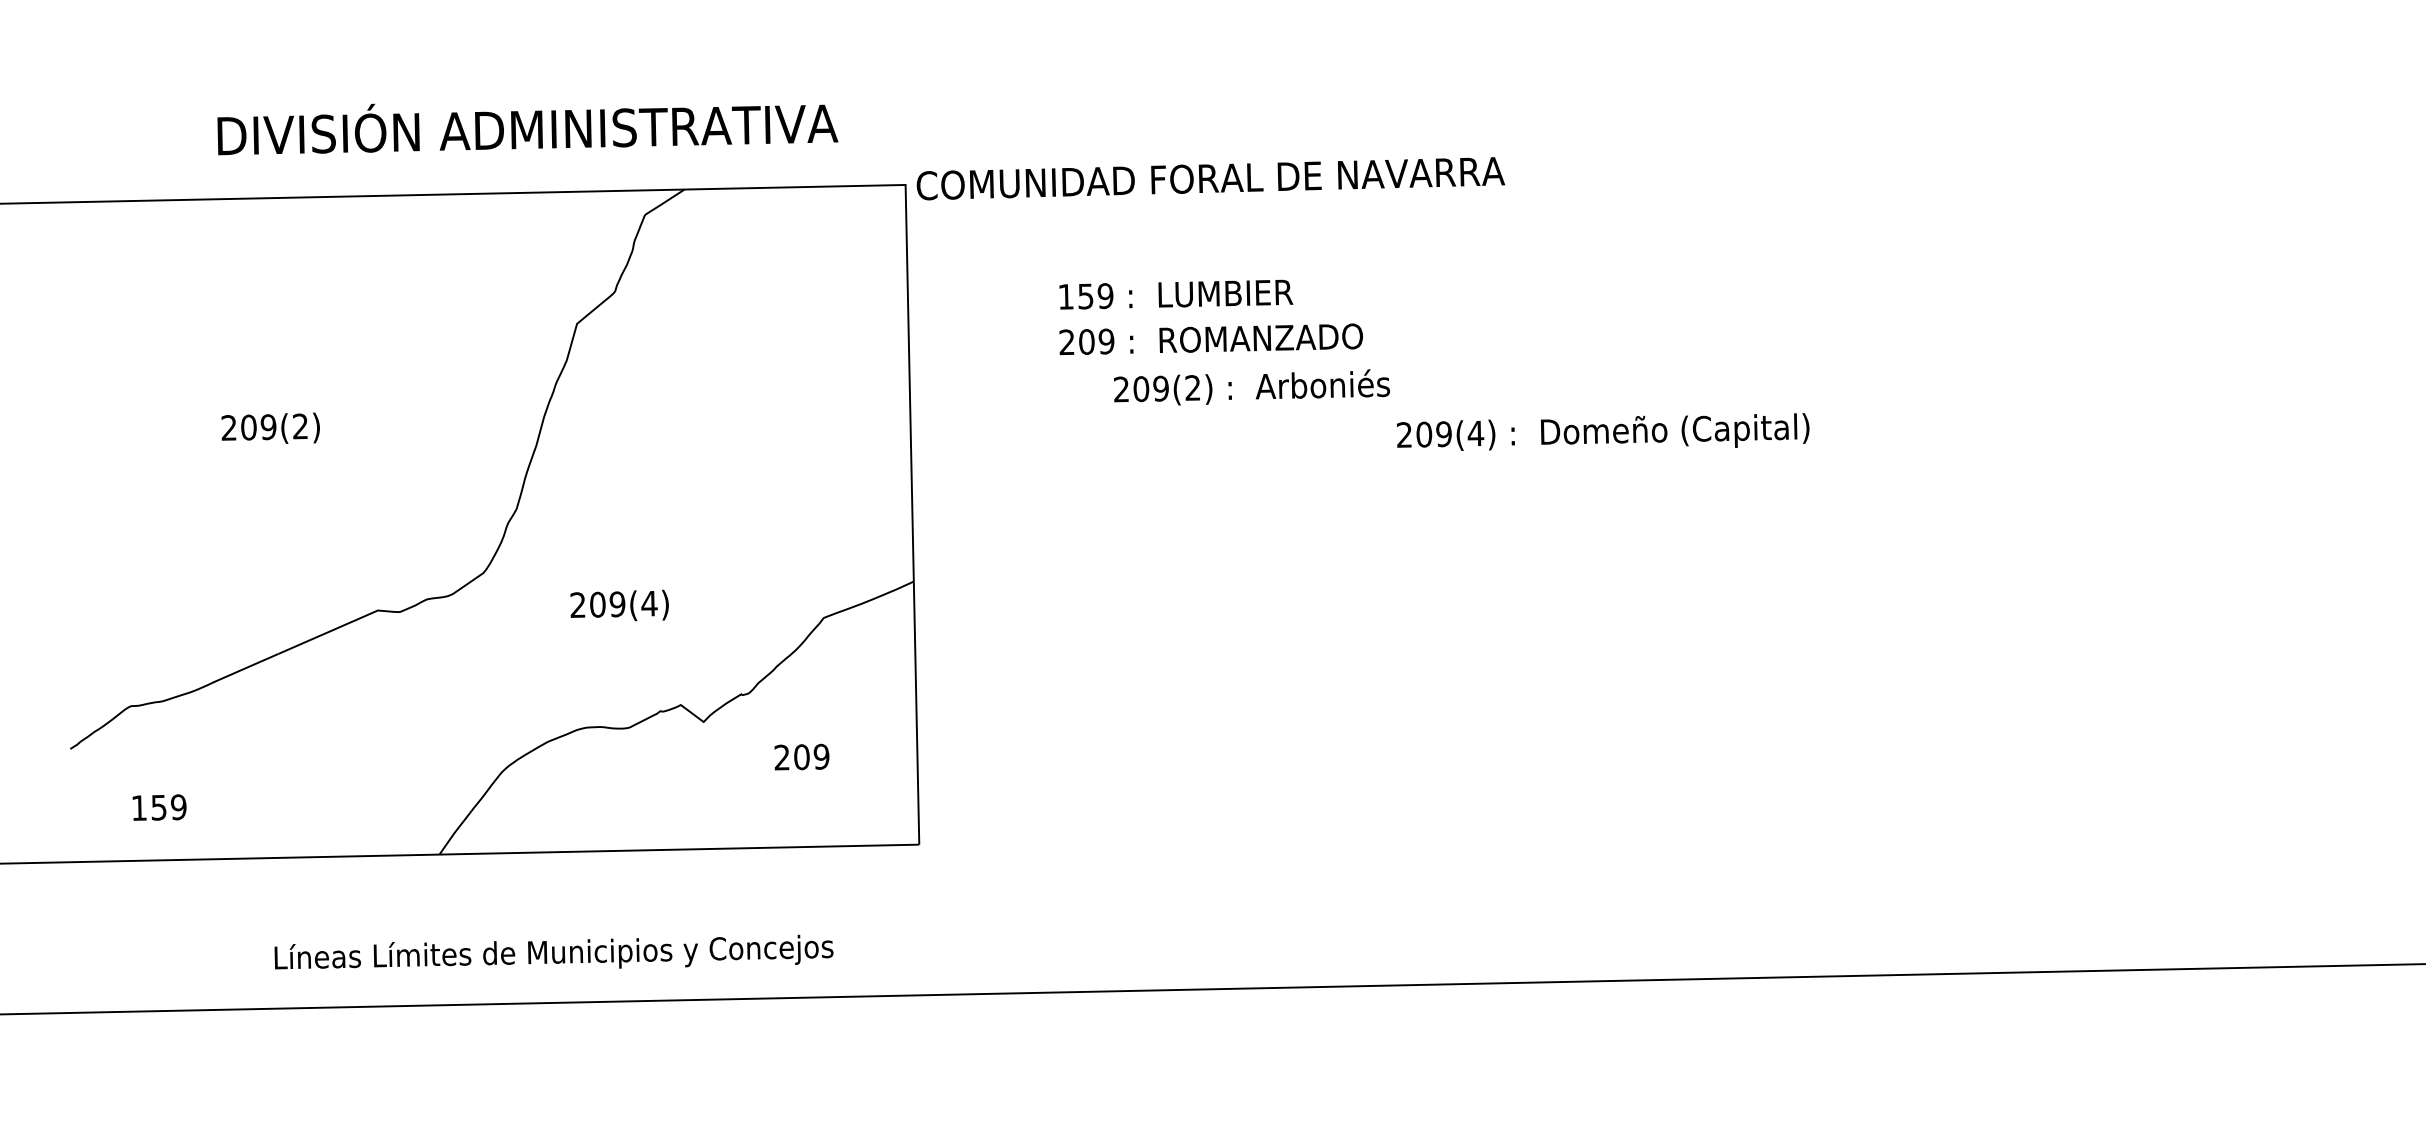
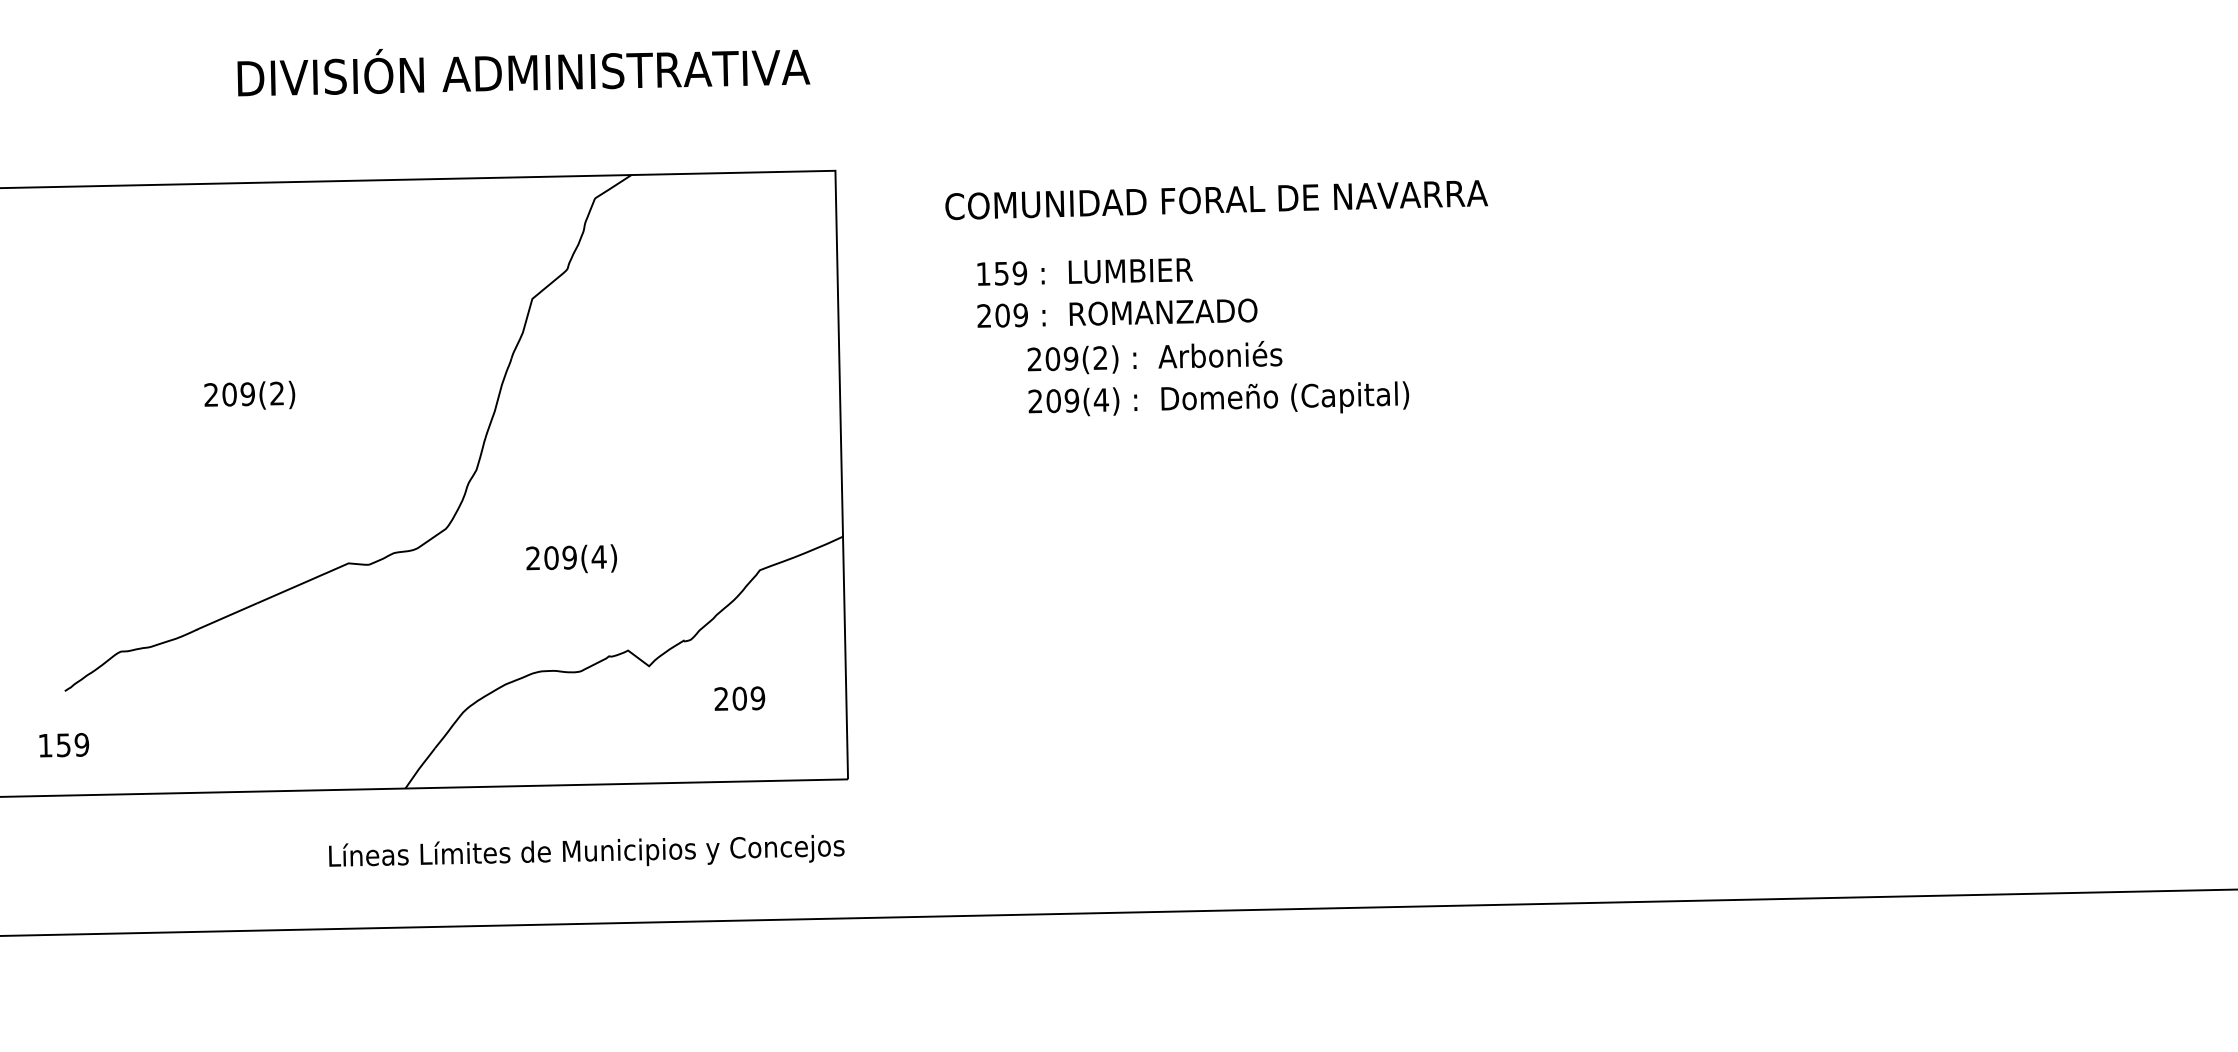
text: (527, 129) -> (523, 72), moved
text: (1210, 178) -> (1216, 199), moved
text: (1603, 431) -> (1219, 398), moved
text: (159, 807) -> (64, 745), moved
text: (553, 951) -> (586, 850), moved

